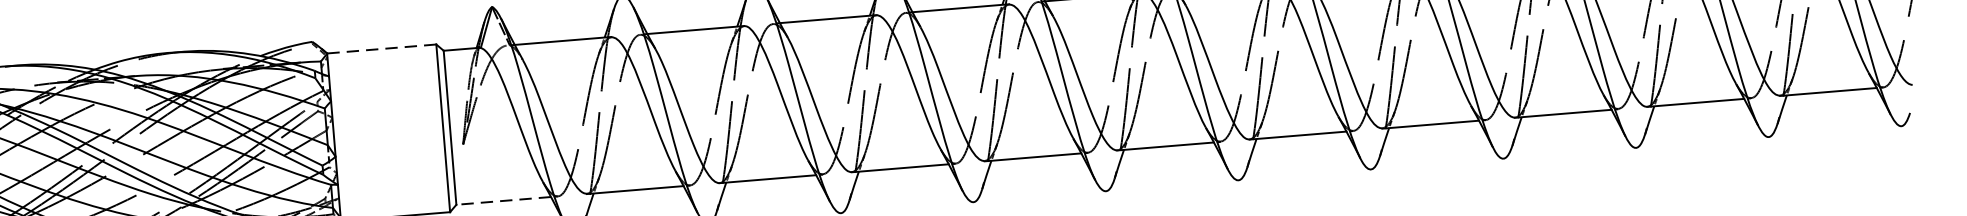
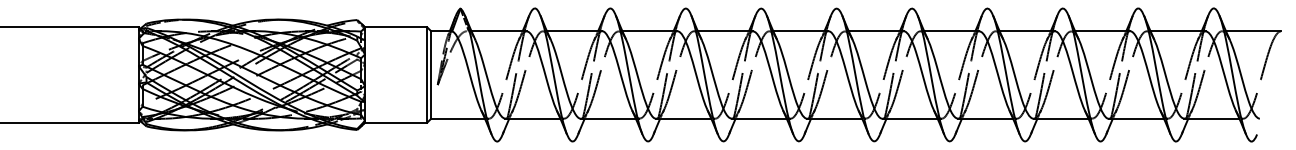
line: (380, 49) -> (395, 27), dashed -> solid
line: (504, 200) -> (458, 118), dashed -> solid

